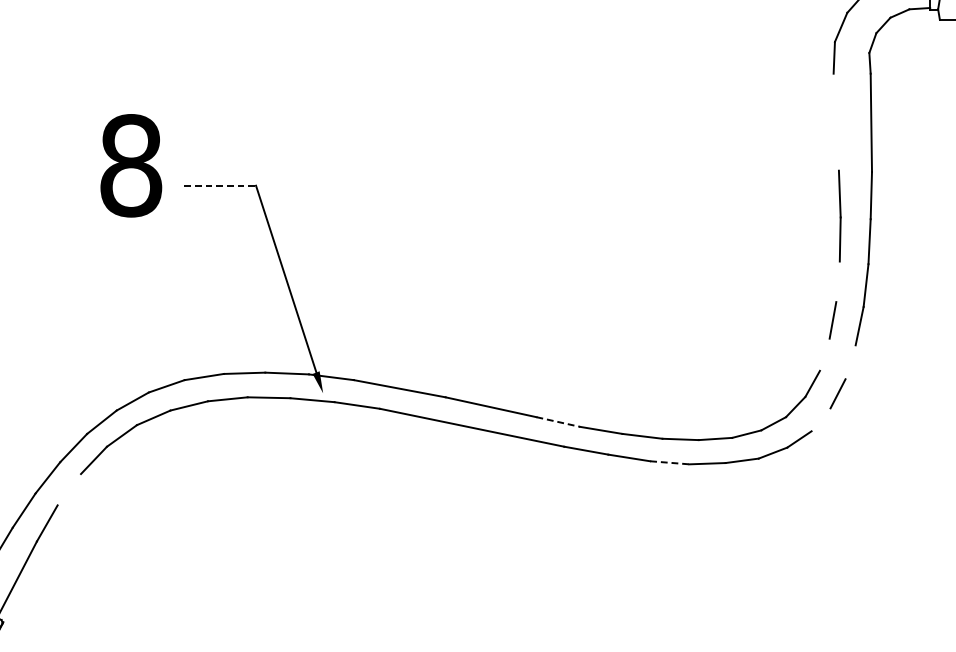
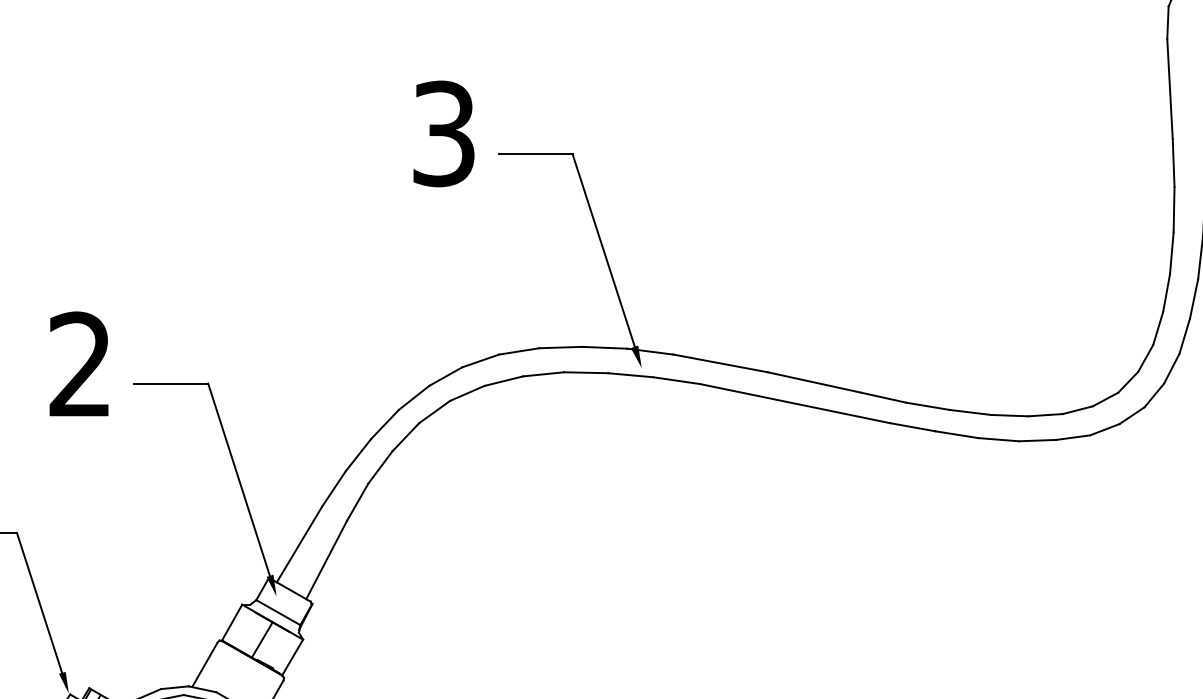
line: (835, 122) -> (1169, 89), added
text: (130, 165) -> (443, 133), 8 -> 3
line: (219, 185) -> (535, 154), dashed -> solid
line: (837, 281) -> (1171, 253), added
line: (825, 354) -> (1158, 328), added
line: (850, 361) -> (1184, 335), added
line: (821, 419) -> (1154, 395), added
line: (558, 421) -> (884, 397), dashed -> solid
line: (670, 462) -> (999, 439), dashed -> solid
line: (69, 489) -> (380, 467), added

